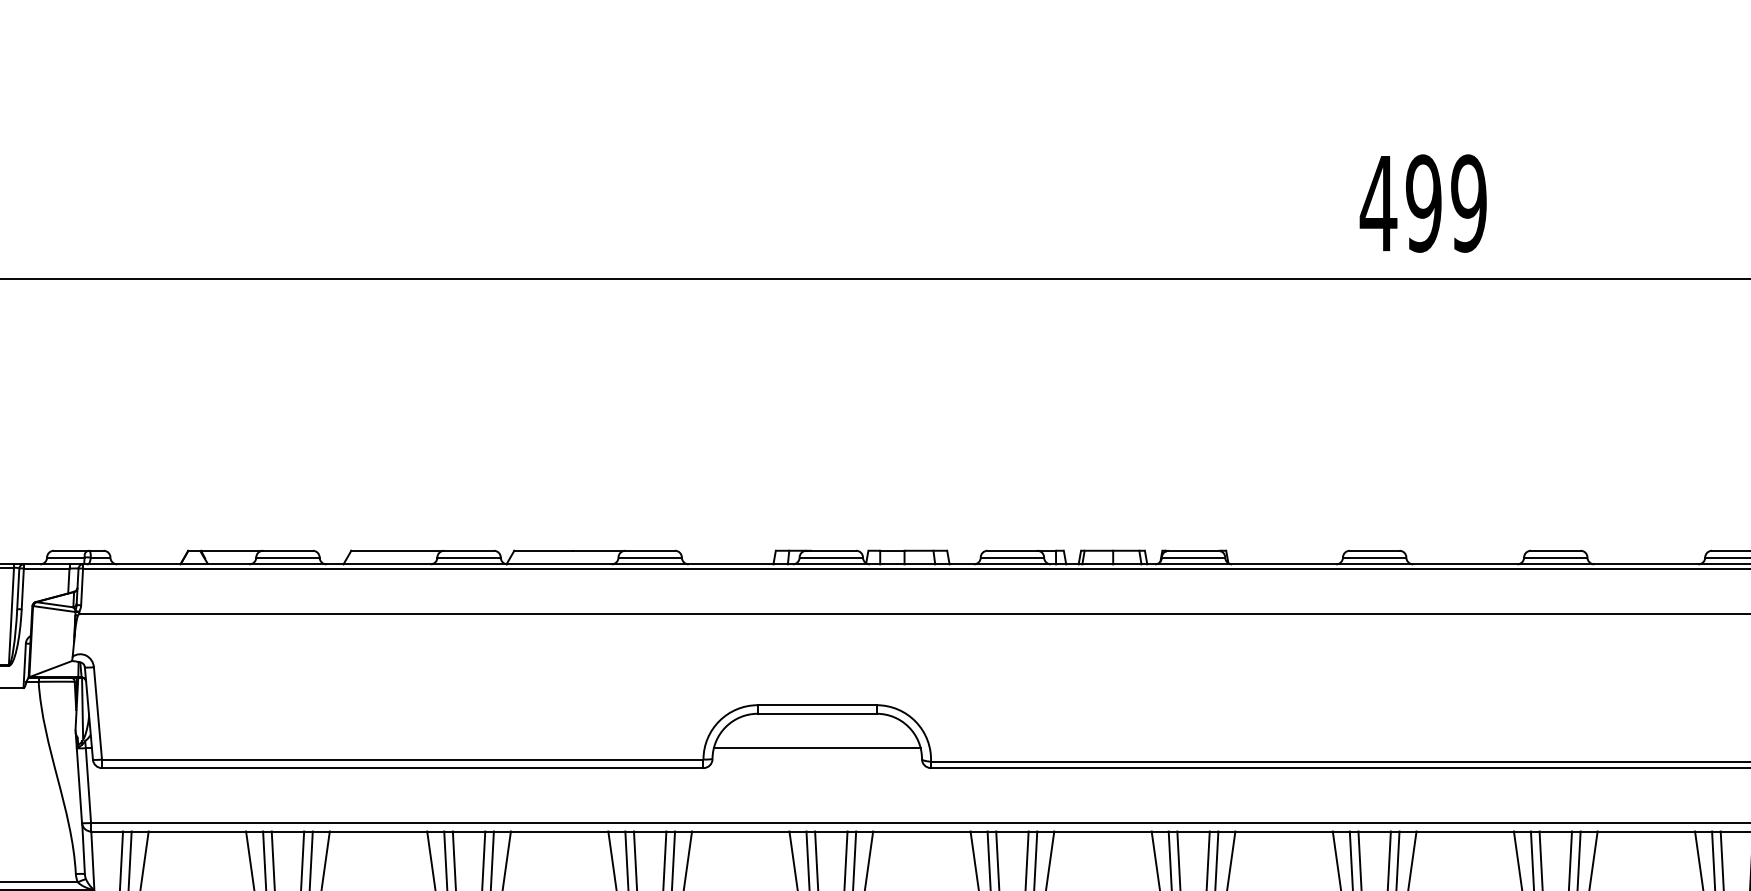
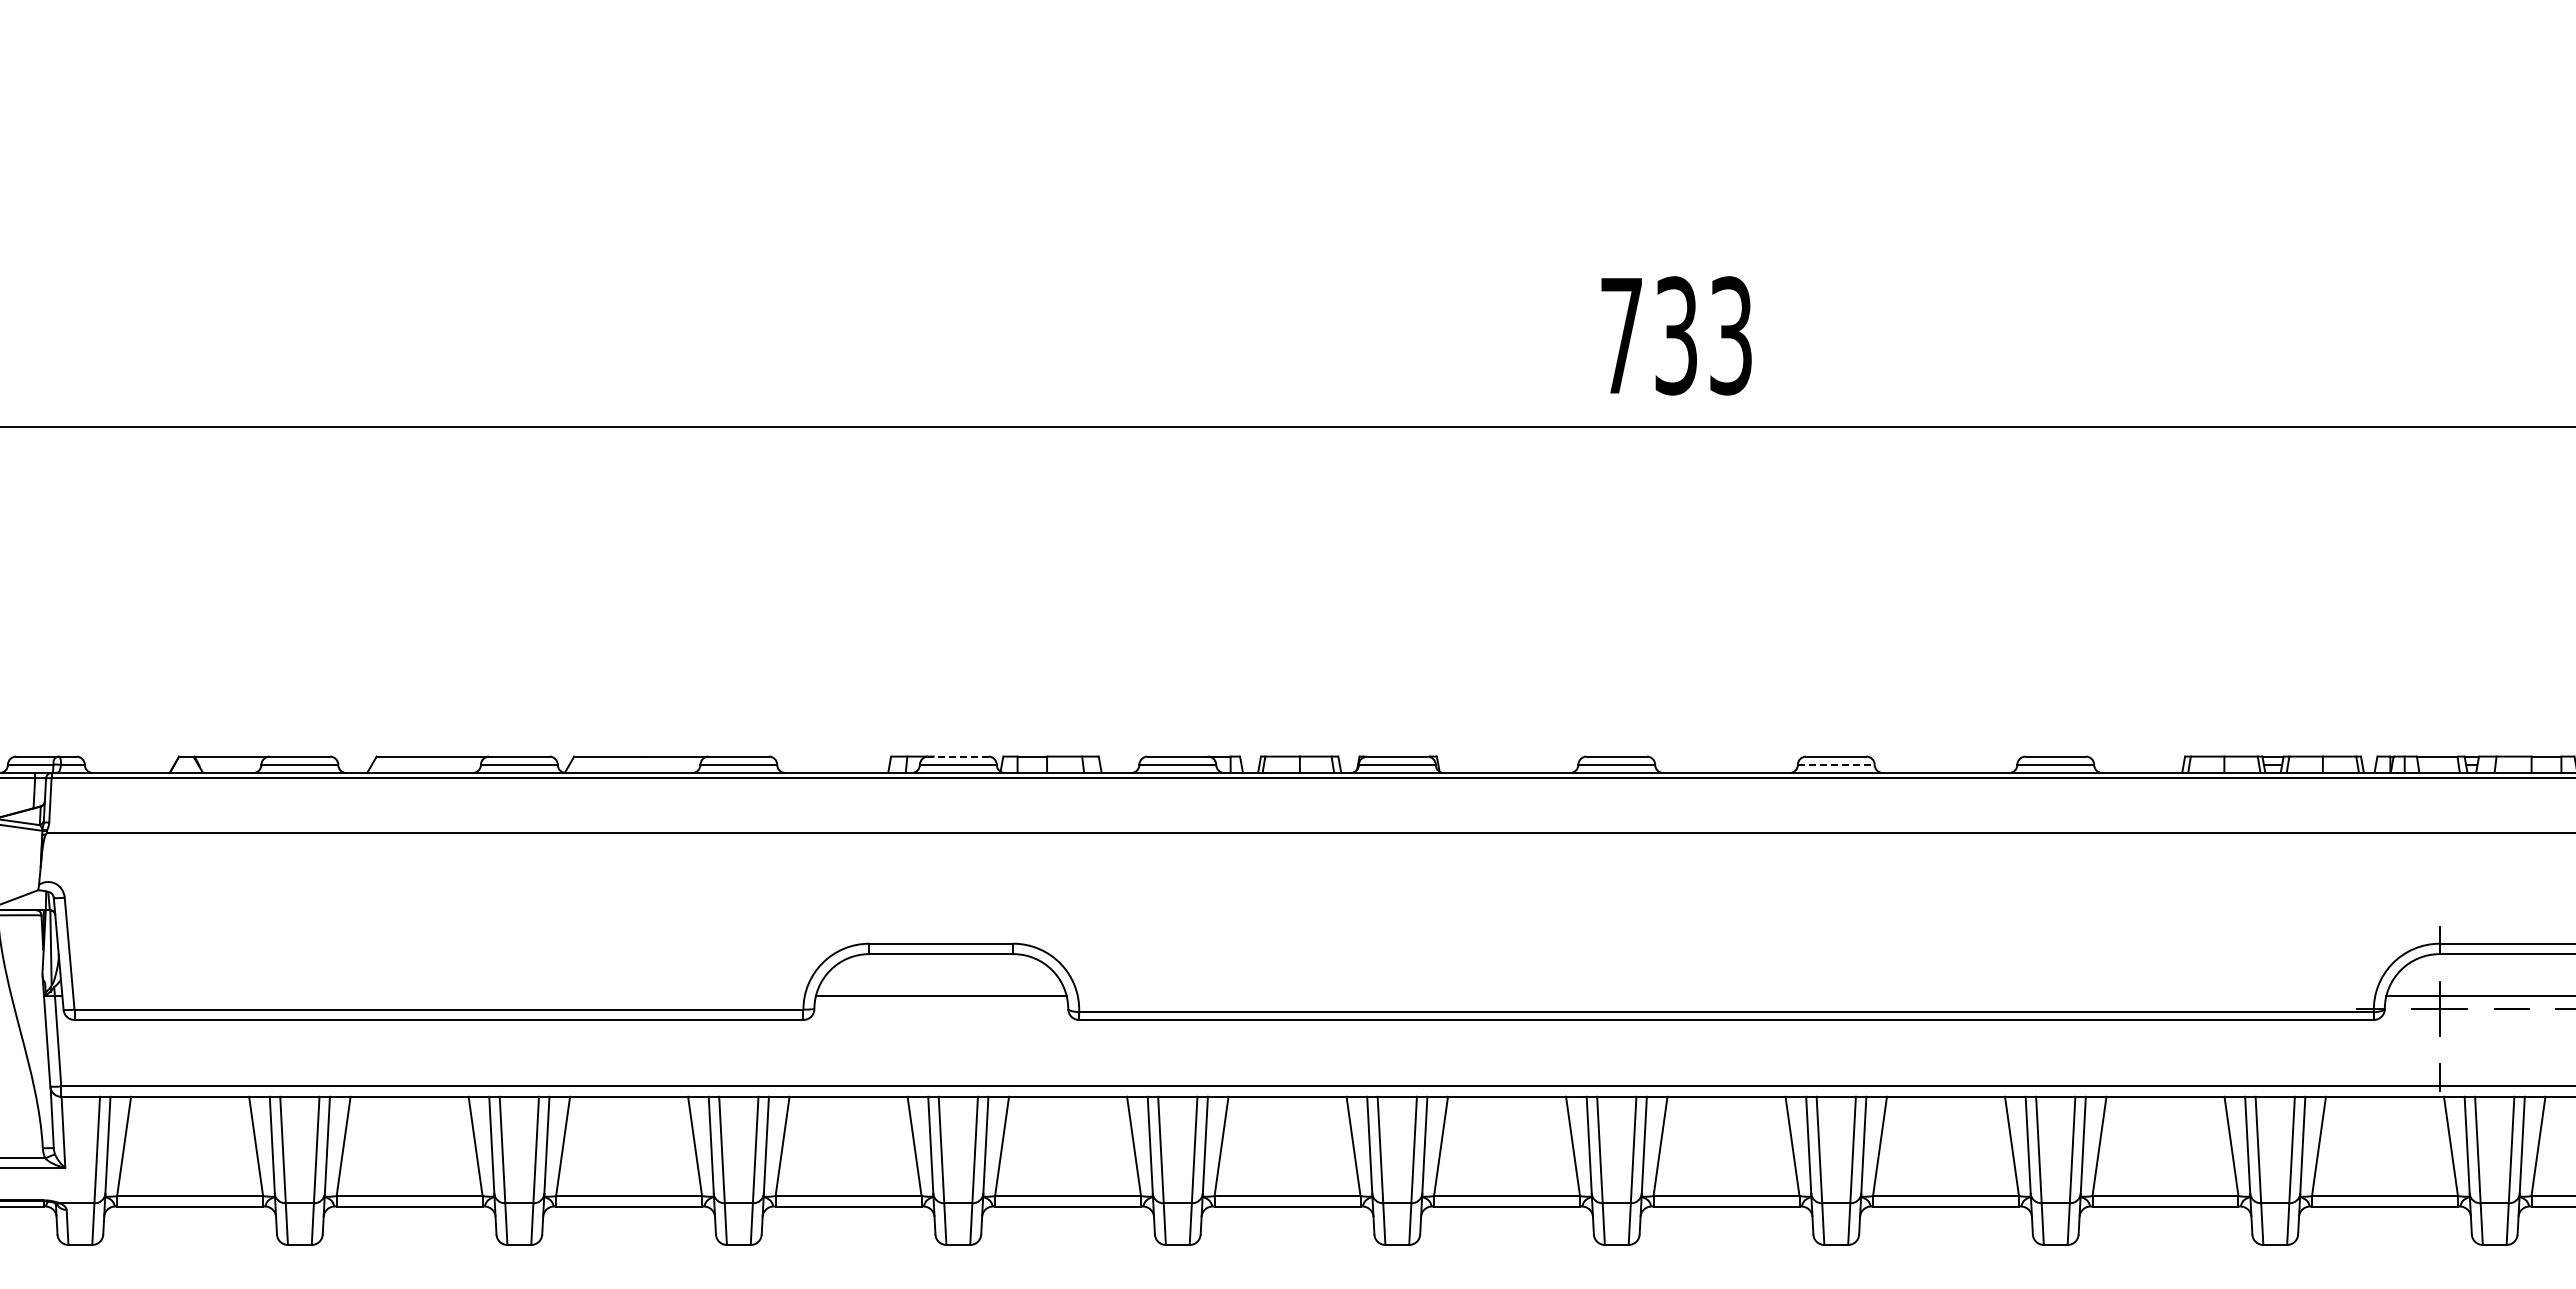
text: (1423, 203) -> (1675, 335), 499 -> 733
line: (830, 550) -> (957, 756), solid -> dashed
line: (1555, 557) -> (1836, 764), solid -> dashed

